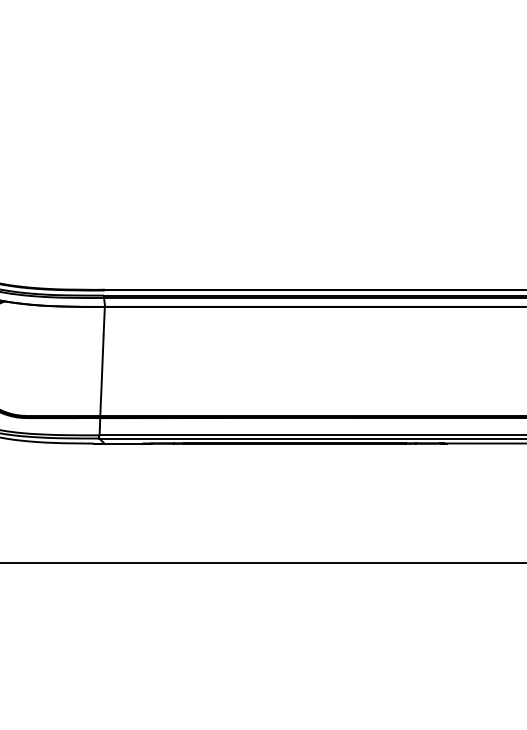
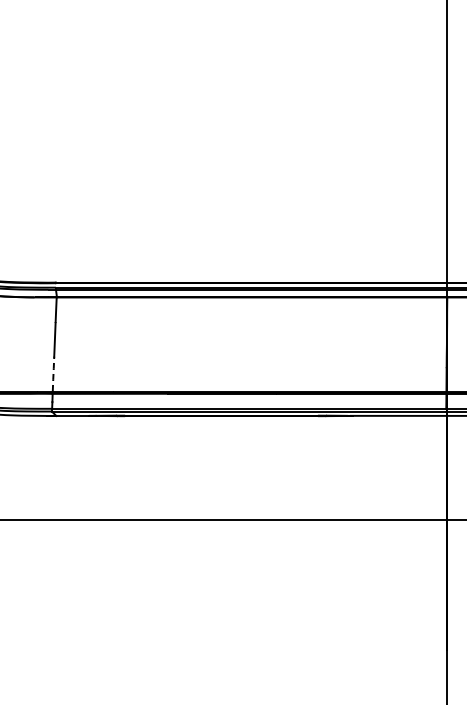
line: (101, 395) -> (53, 374), solid -> dashed

